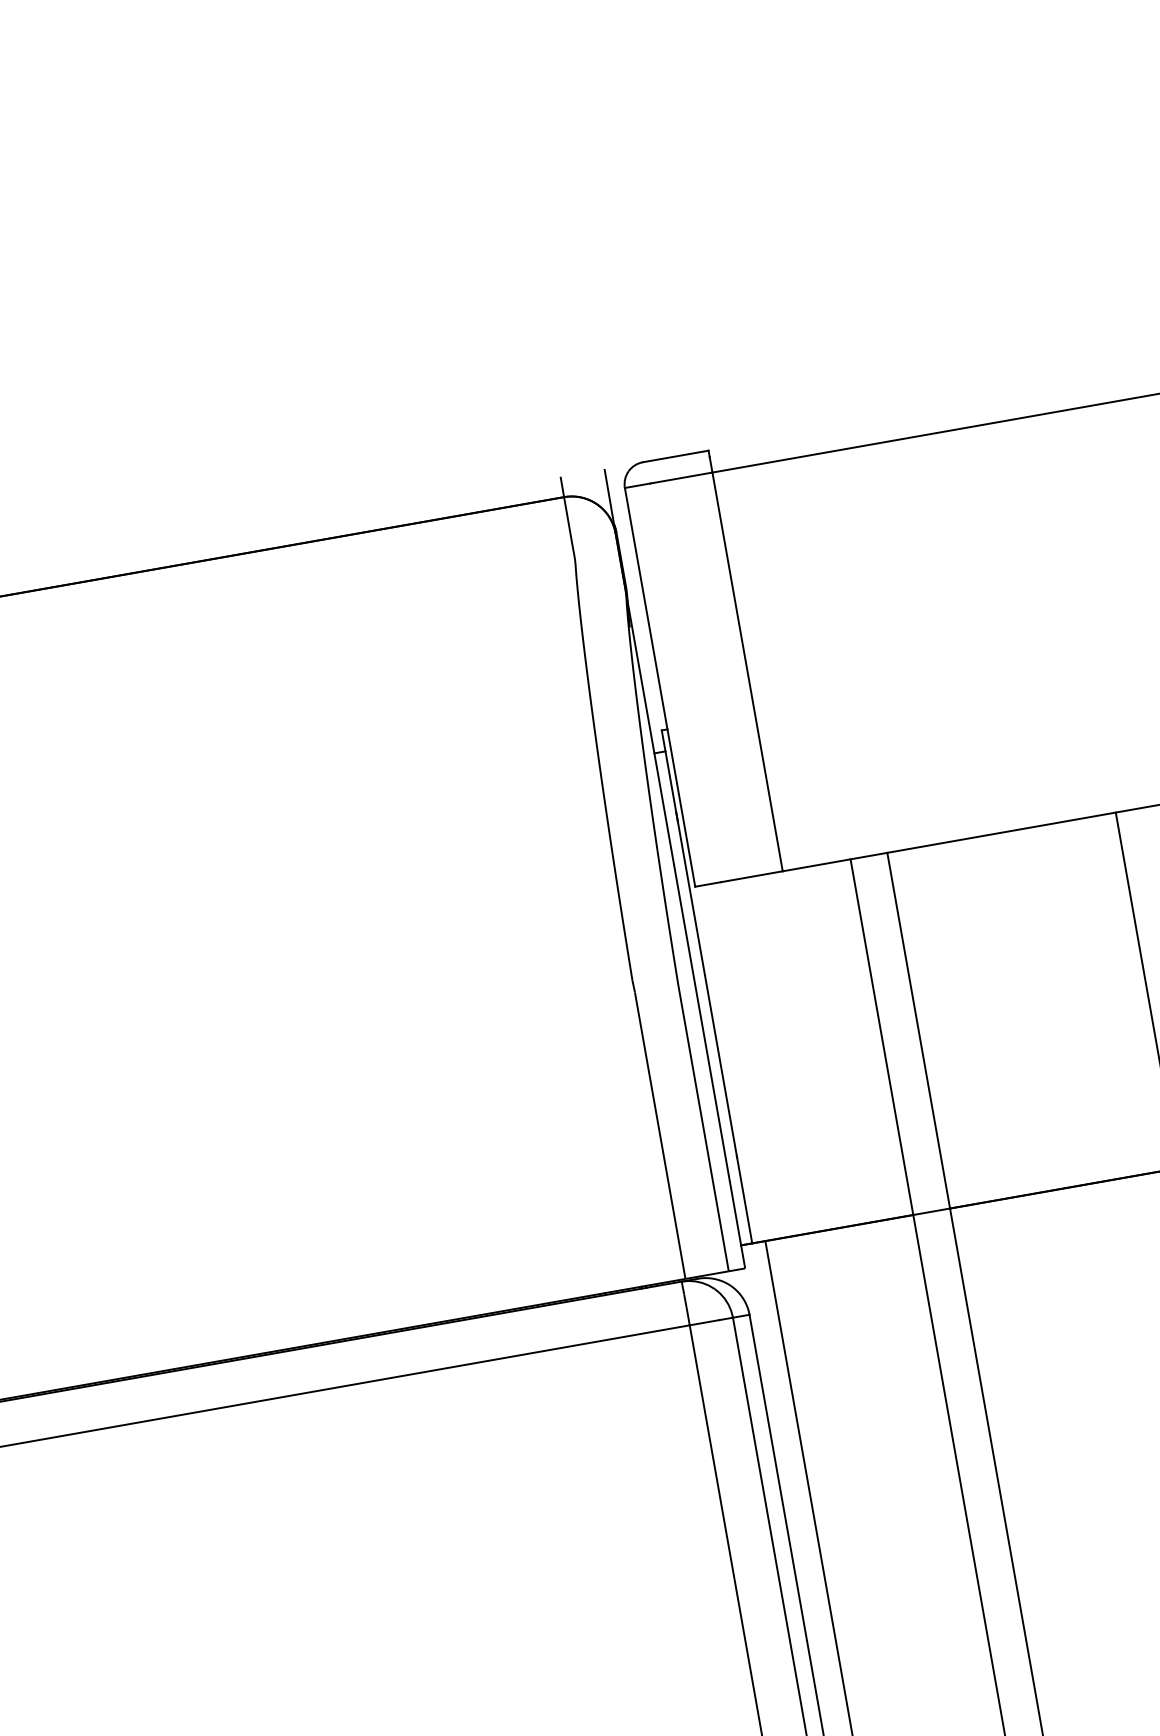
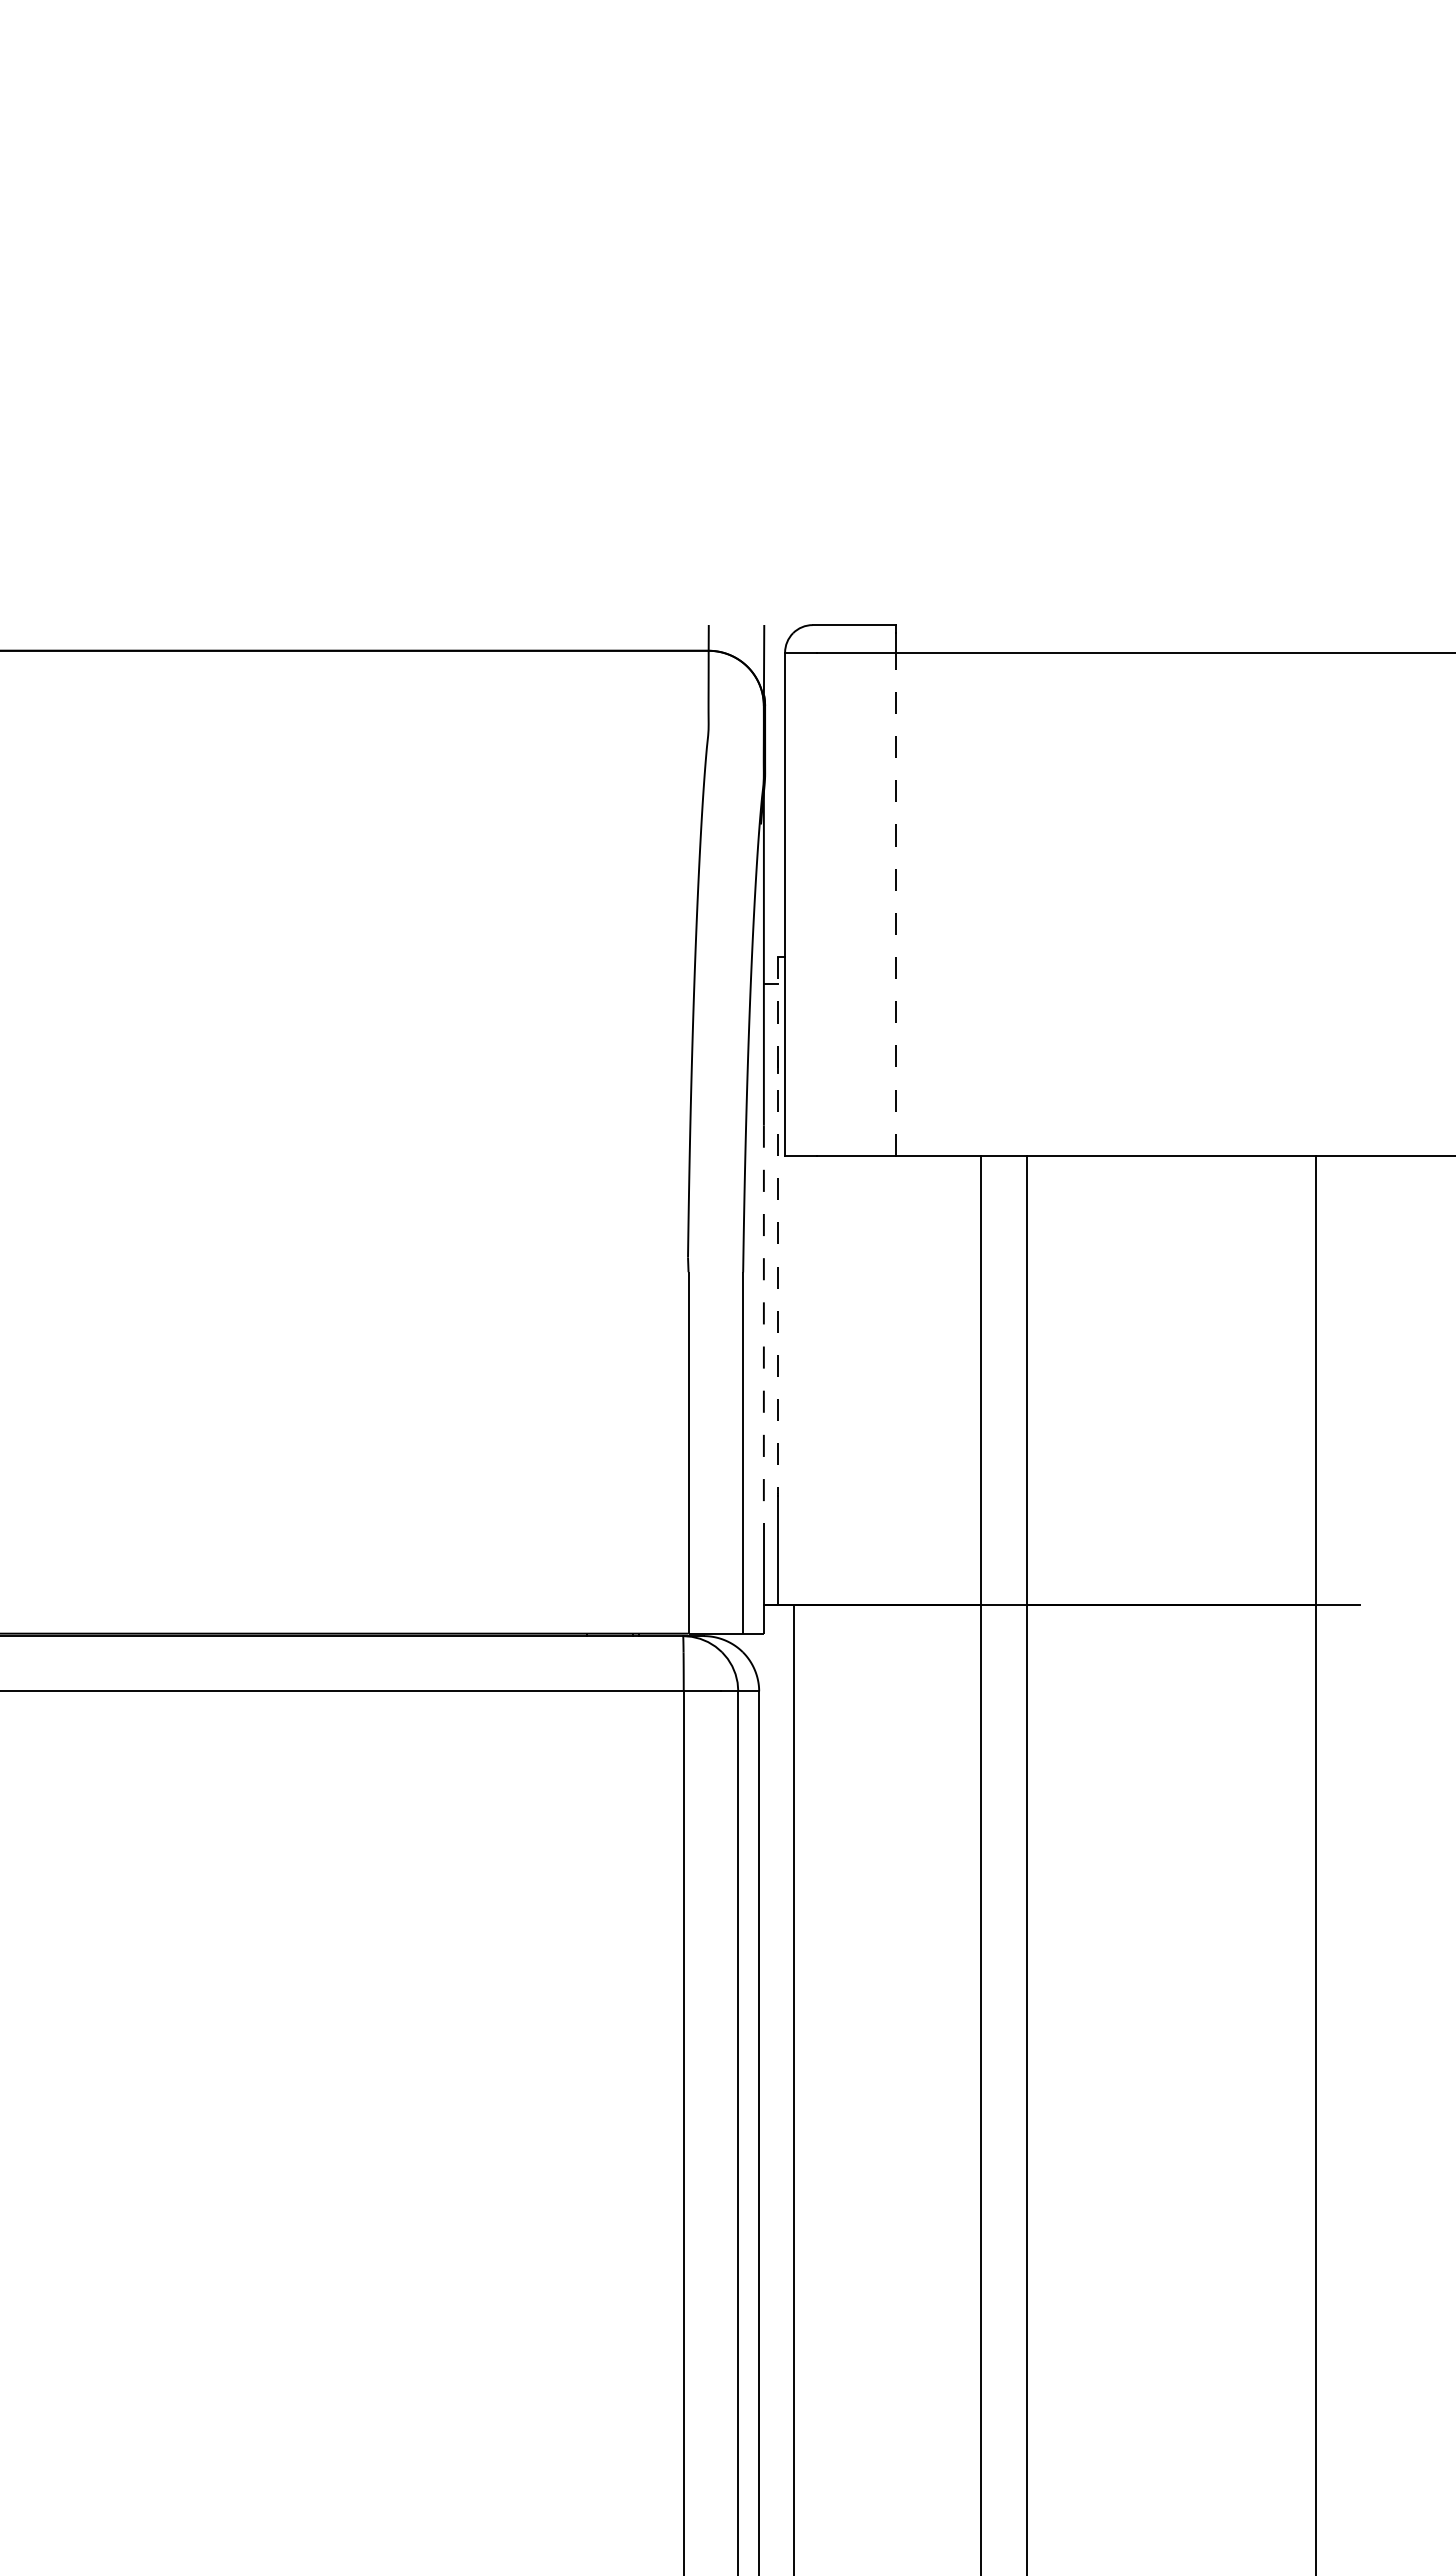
line: (747, 672) -> (895, 904), solid -> dashed
line: (699, 943) -> (777, 1226), solid -> dashed
line: (701, 1023) -> (763, 1324), solid -> dashed

